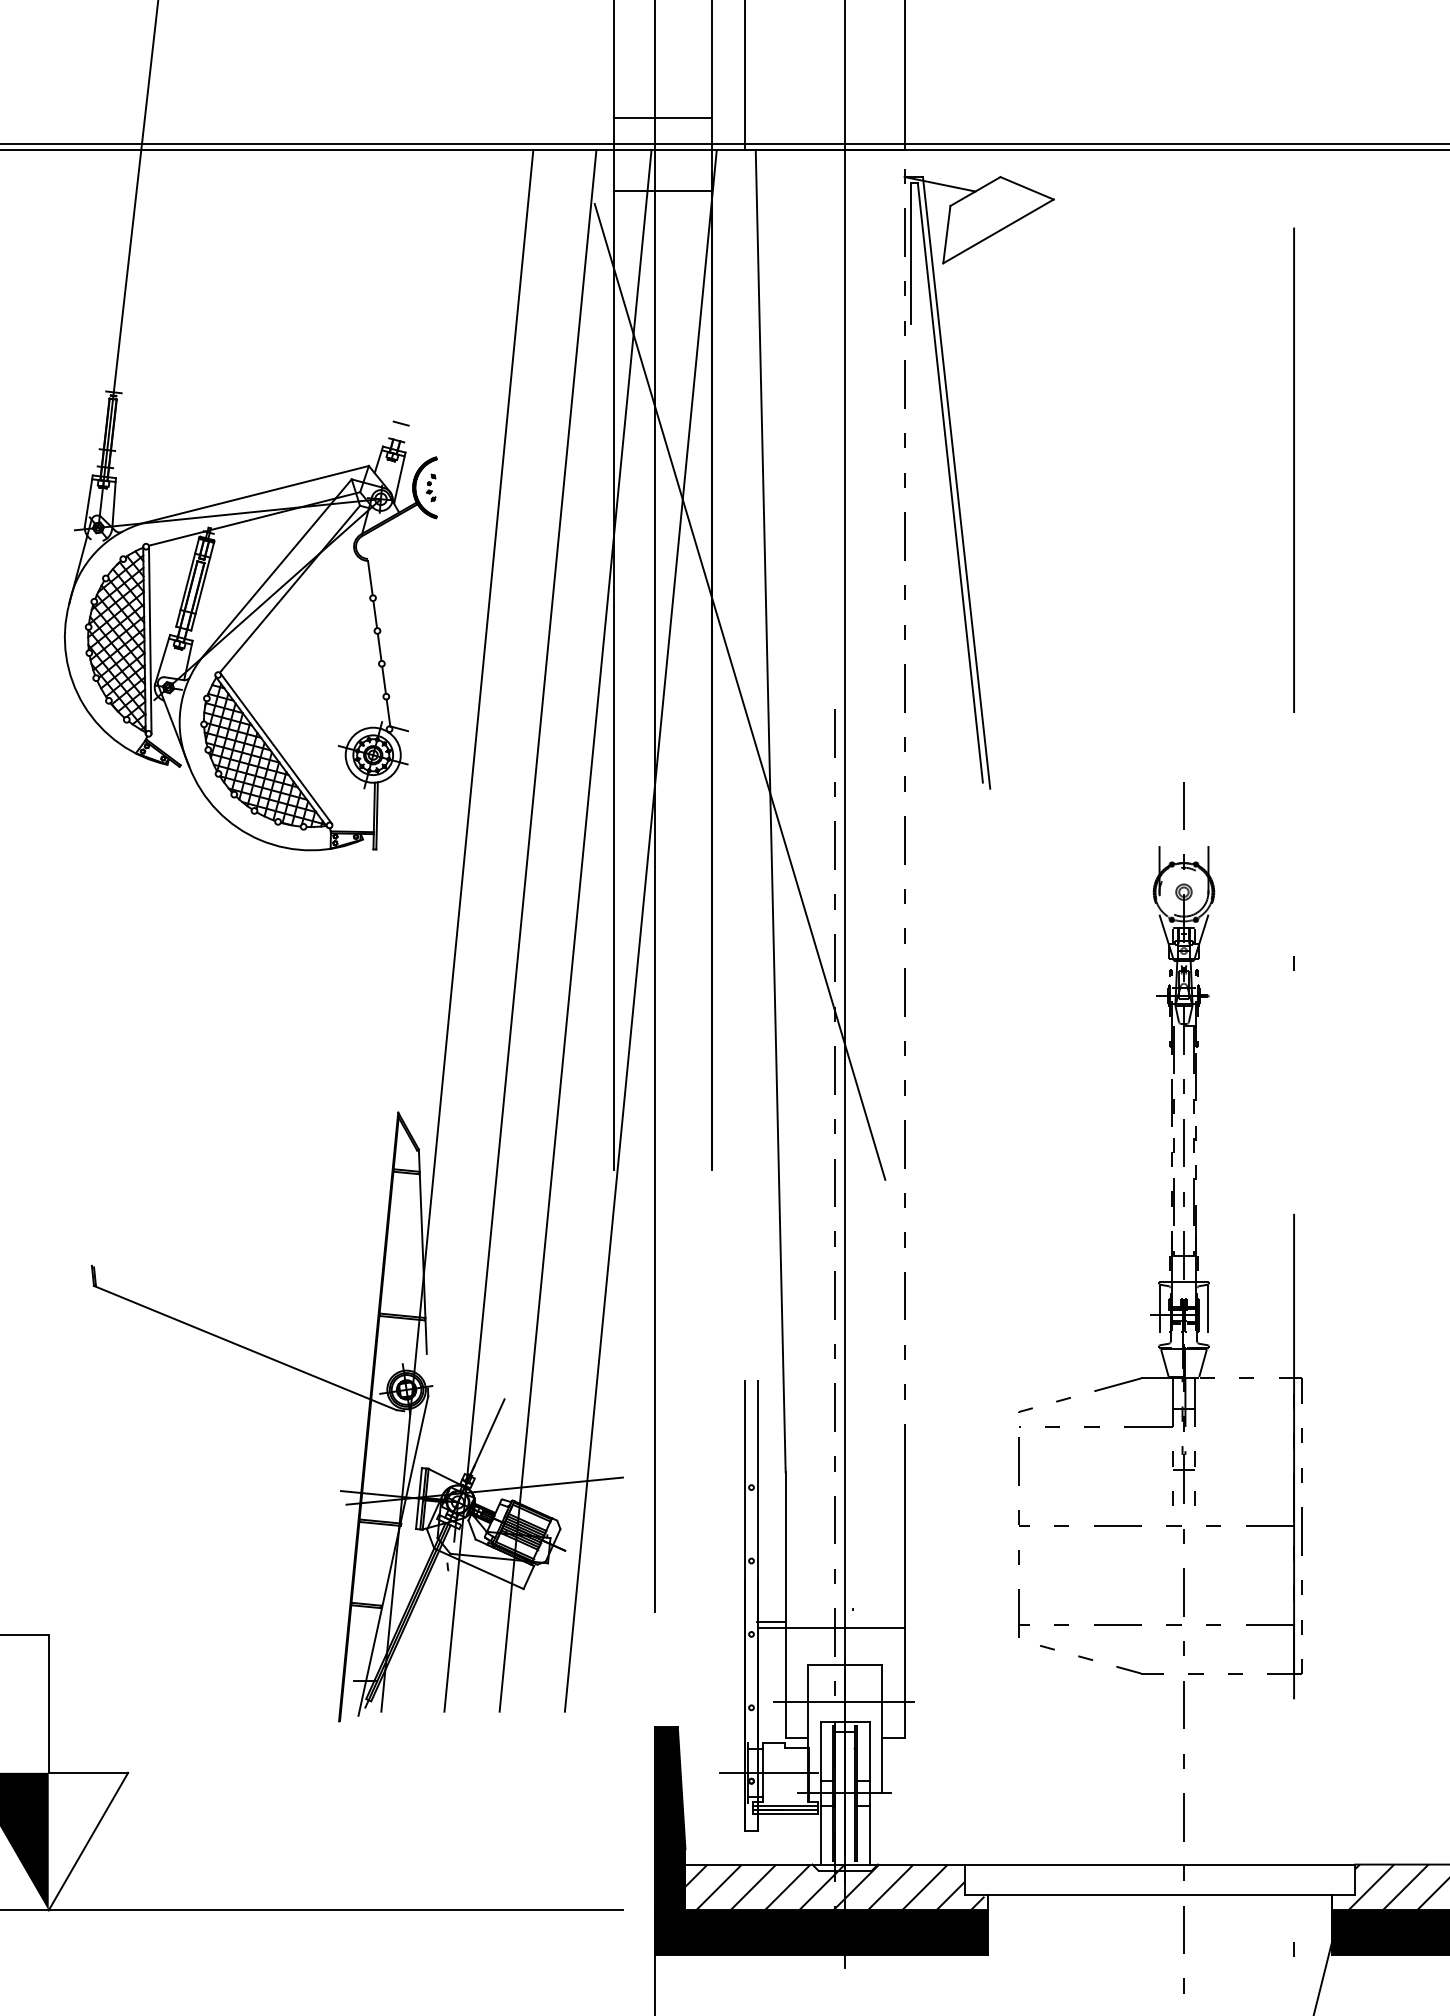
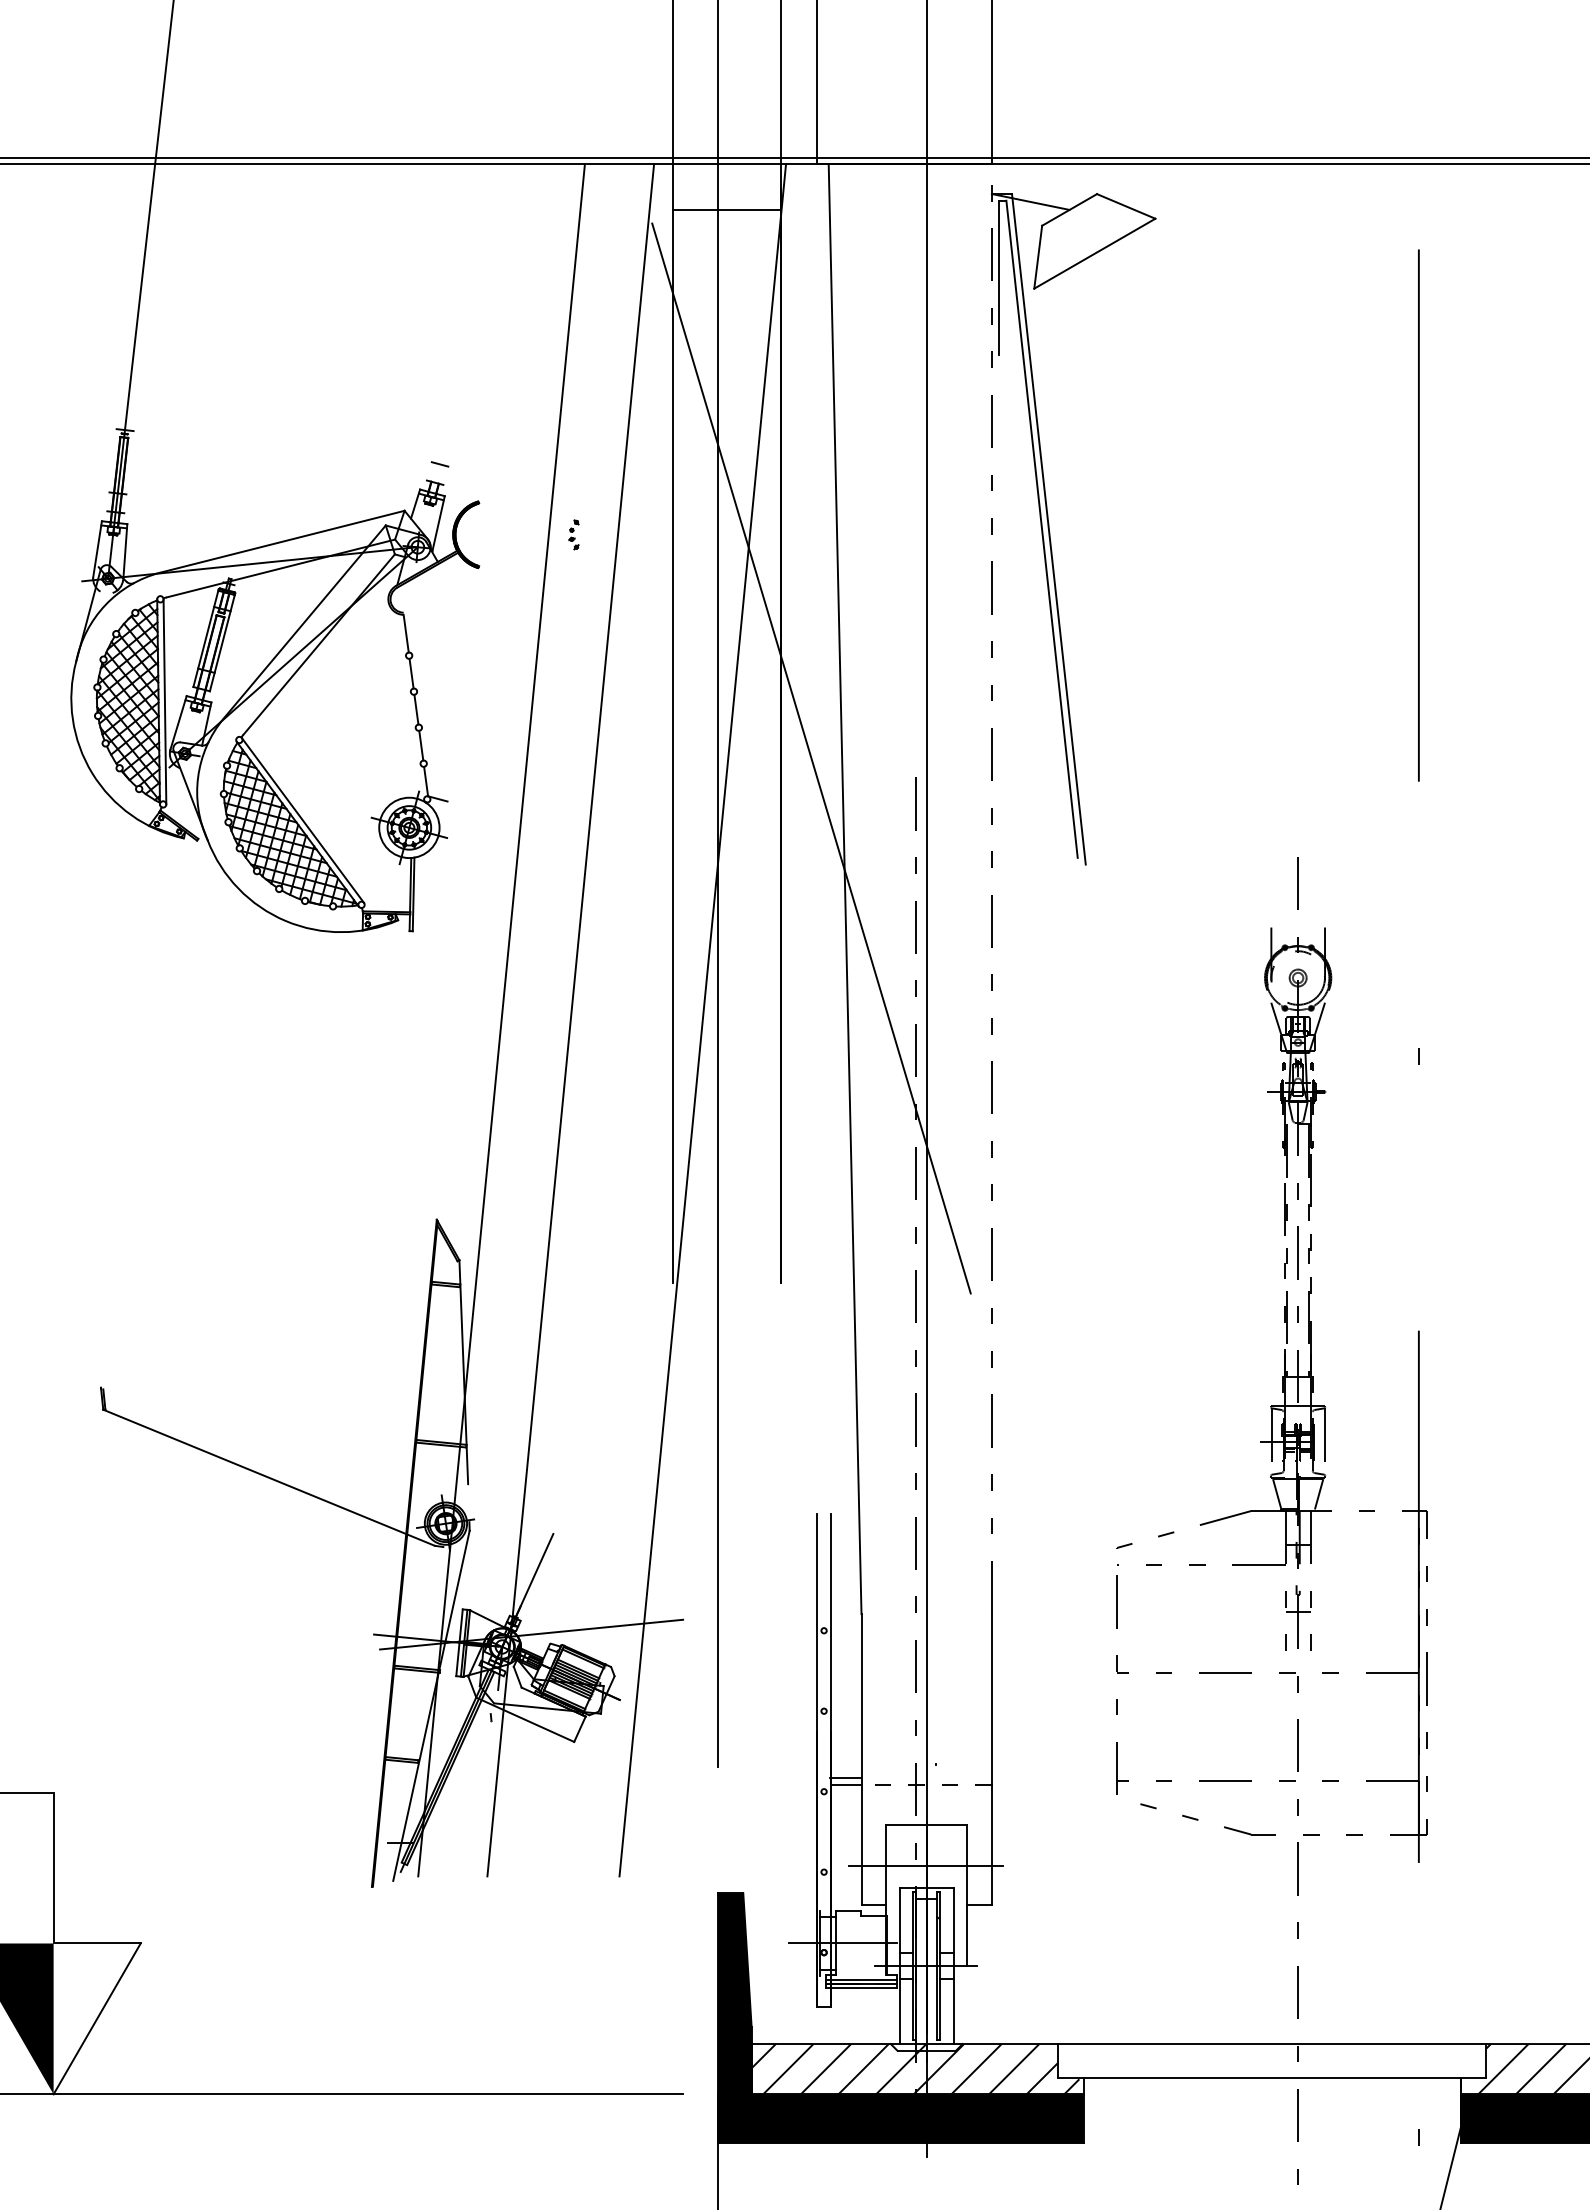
line: (662, 118) -> (726, 129), removed
part: (430, 487) -> (573, 534), moved
line: (574, 930) -> (630, 1020), removed
line: (844, 1628) -> (926, 1785), solid -> dashed

